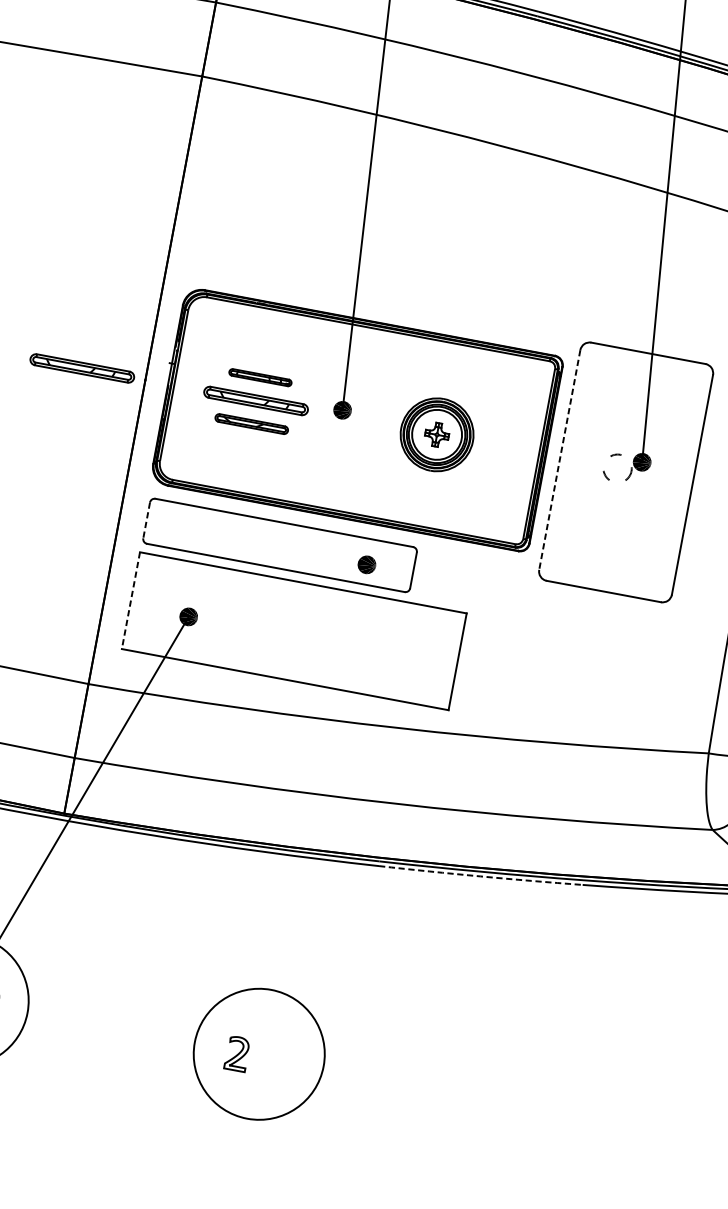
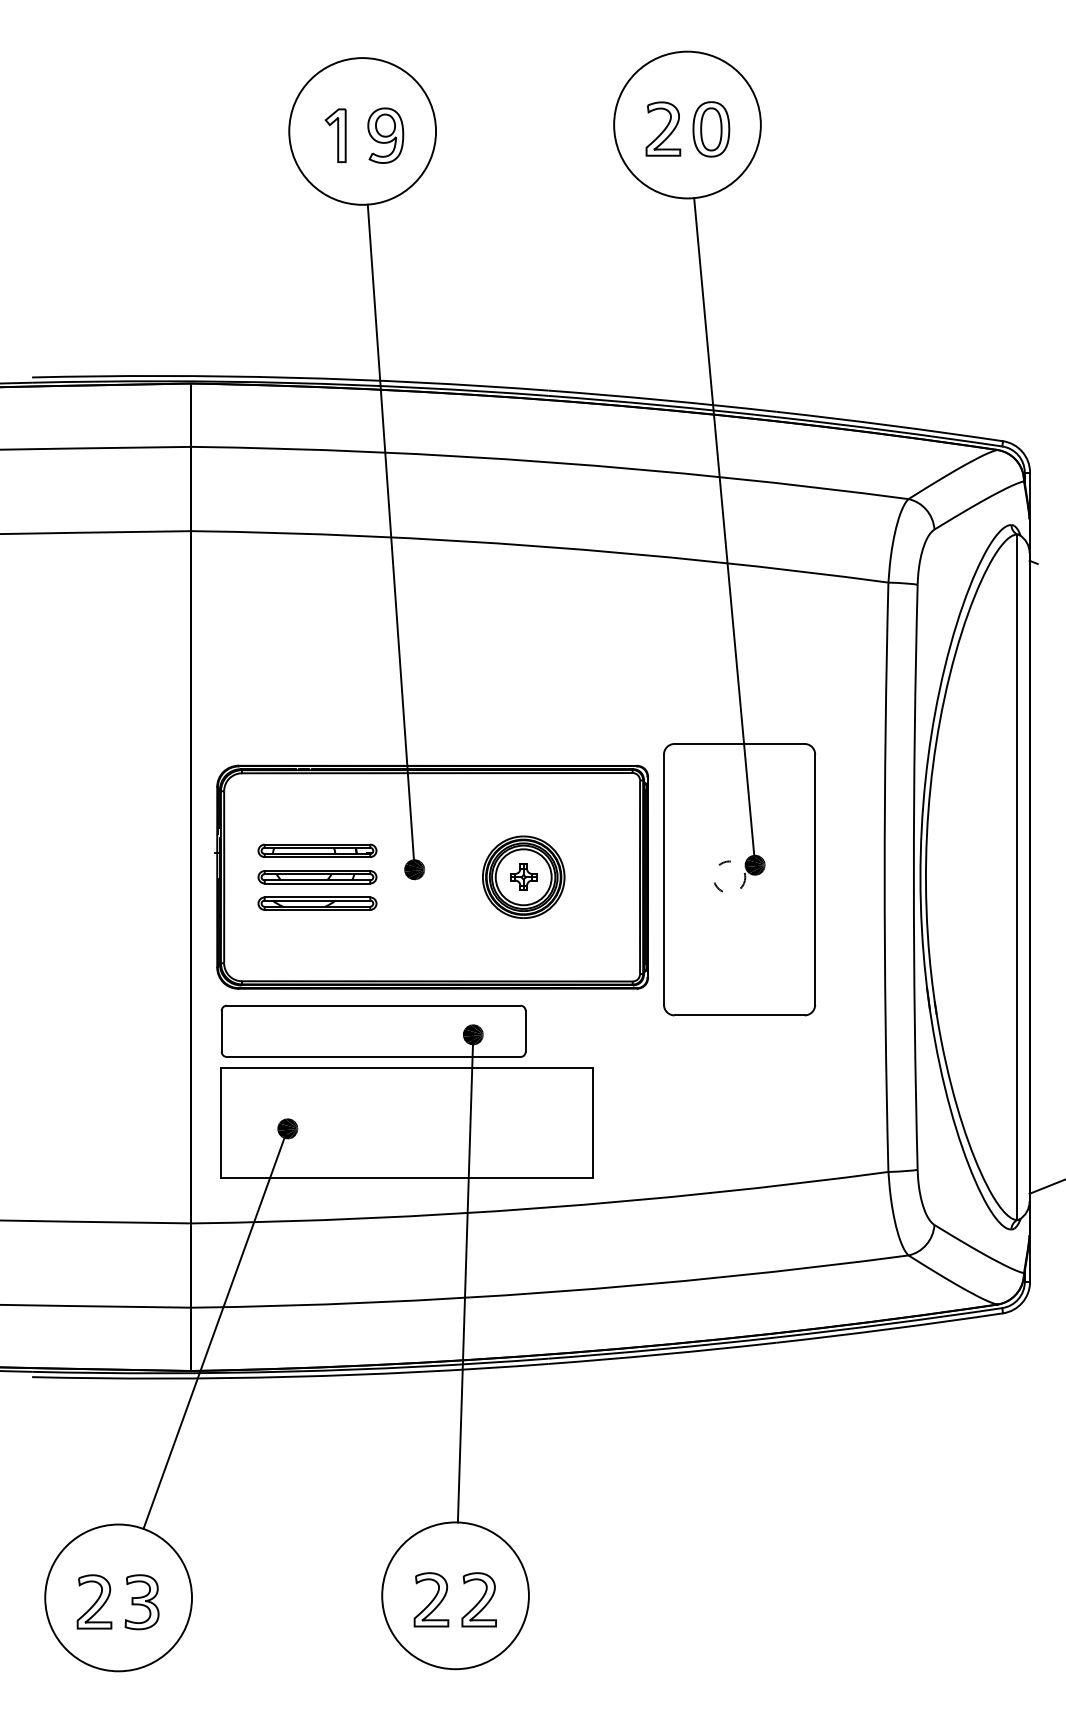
part: (82, 368) -> (119, 877), removed
part: (260, 377) -> (317, 850), size x1.67
part: (251, 424) -> (317, 903), size x1.43
line: (559, 460) -> (663, 880), dashed -> solid
line: (146, 520) -> (221, 1031), dashed -> solid
line: (130, 601) -> (220, 1123), dashed -> solid
line: (320, 777) -> (465, 1278), added
arc: (480, 876) -> (662, 1354), dashed -> solid
part: (237, 1053) -> (431, 1599), size x1.43
part: (278, 1061) -> (478, 1599), added

